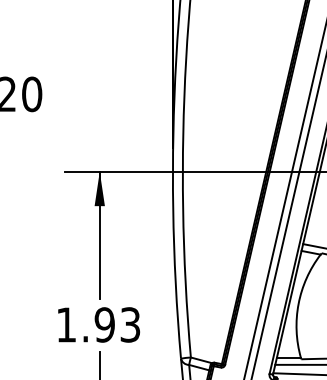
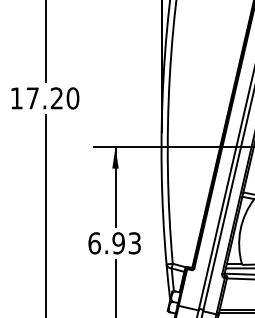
text: (66, 325) -> (94, 243), 1.93 -> 6.93

